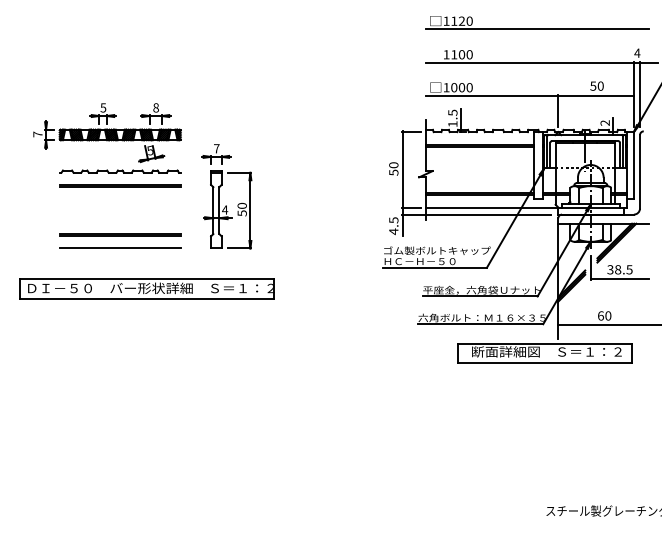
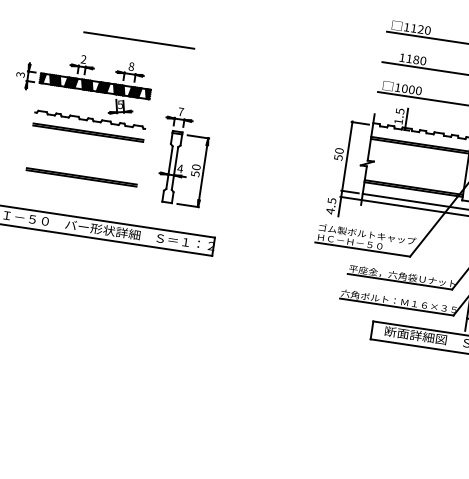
text: (461, 55) -> (415, 60), 1100 -> 1180
text: (103, 107) -> (83, 59), 5 -> 2
text: (37, 134) -> (20, 74), 7 -> 3
line: (120, 247) -> (139, 39), moved

